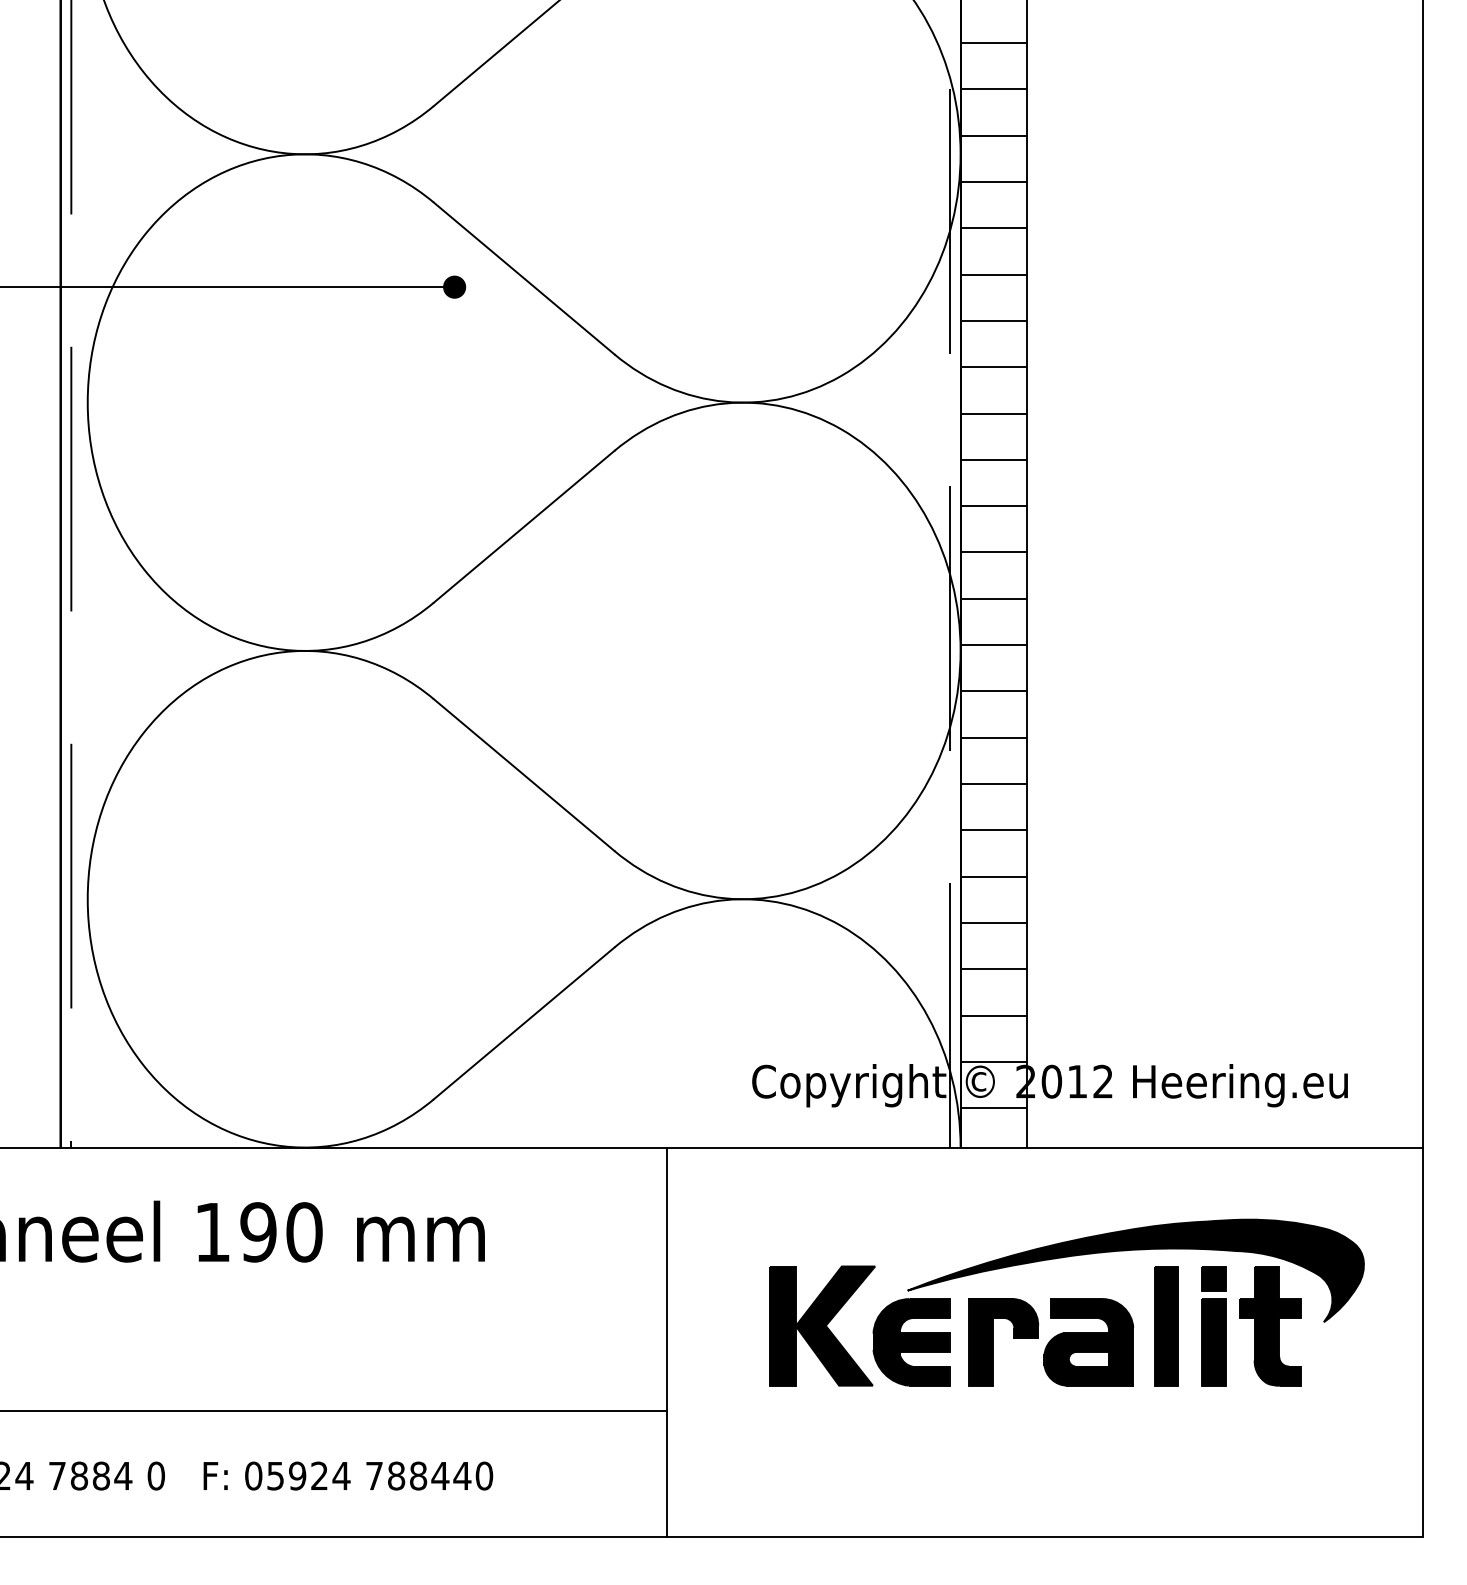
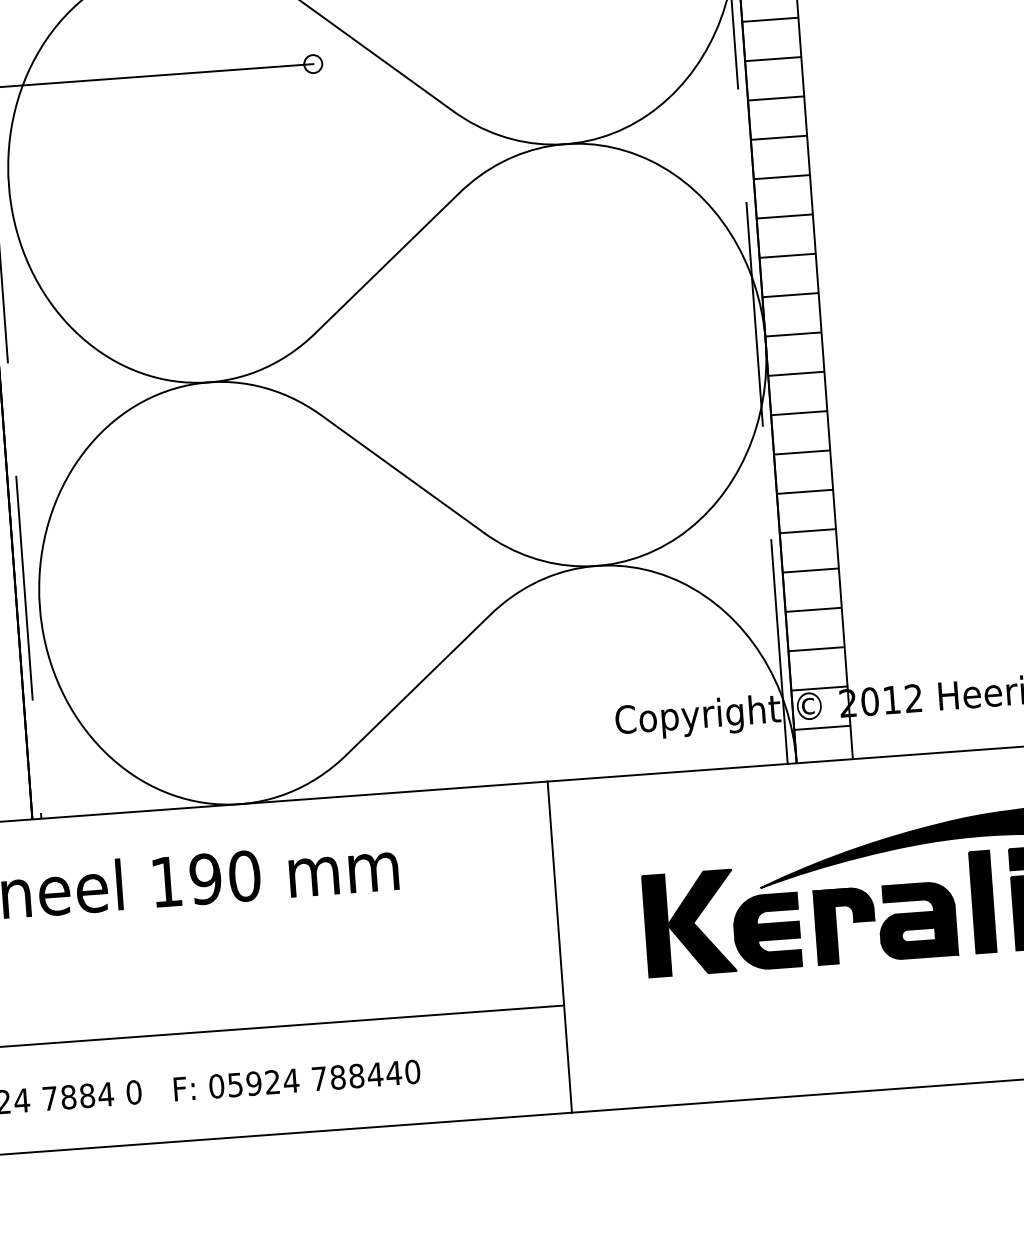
fill: (454, 286) -> (313, 63), removed

